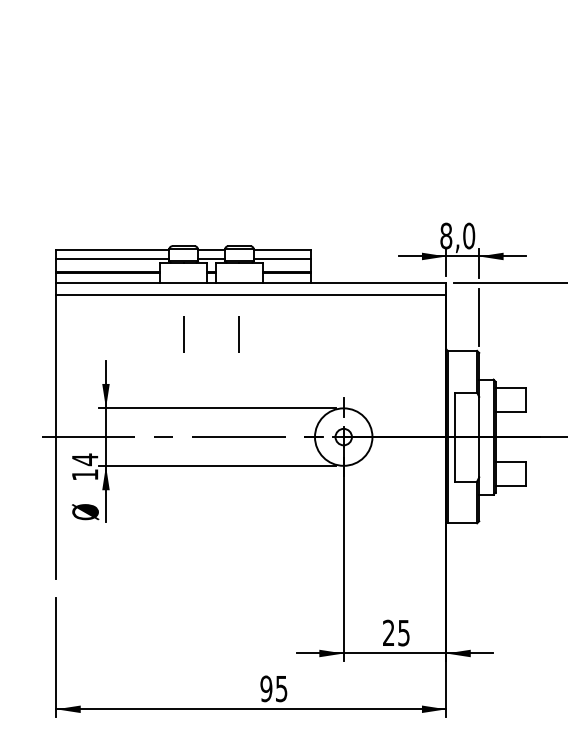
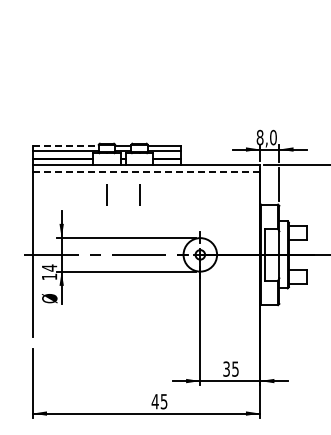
line: (112, 249) -> (65, 145), solid -> dashed
line: (251, 295) -> (146, 172), solid -> dashed
text: (388, 633) -> (226, 369), 25 -> 35
text: (265, 688) -> (154, 401), 95 -> 45

